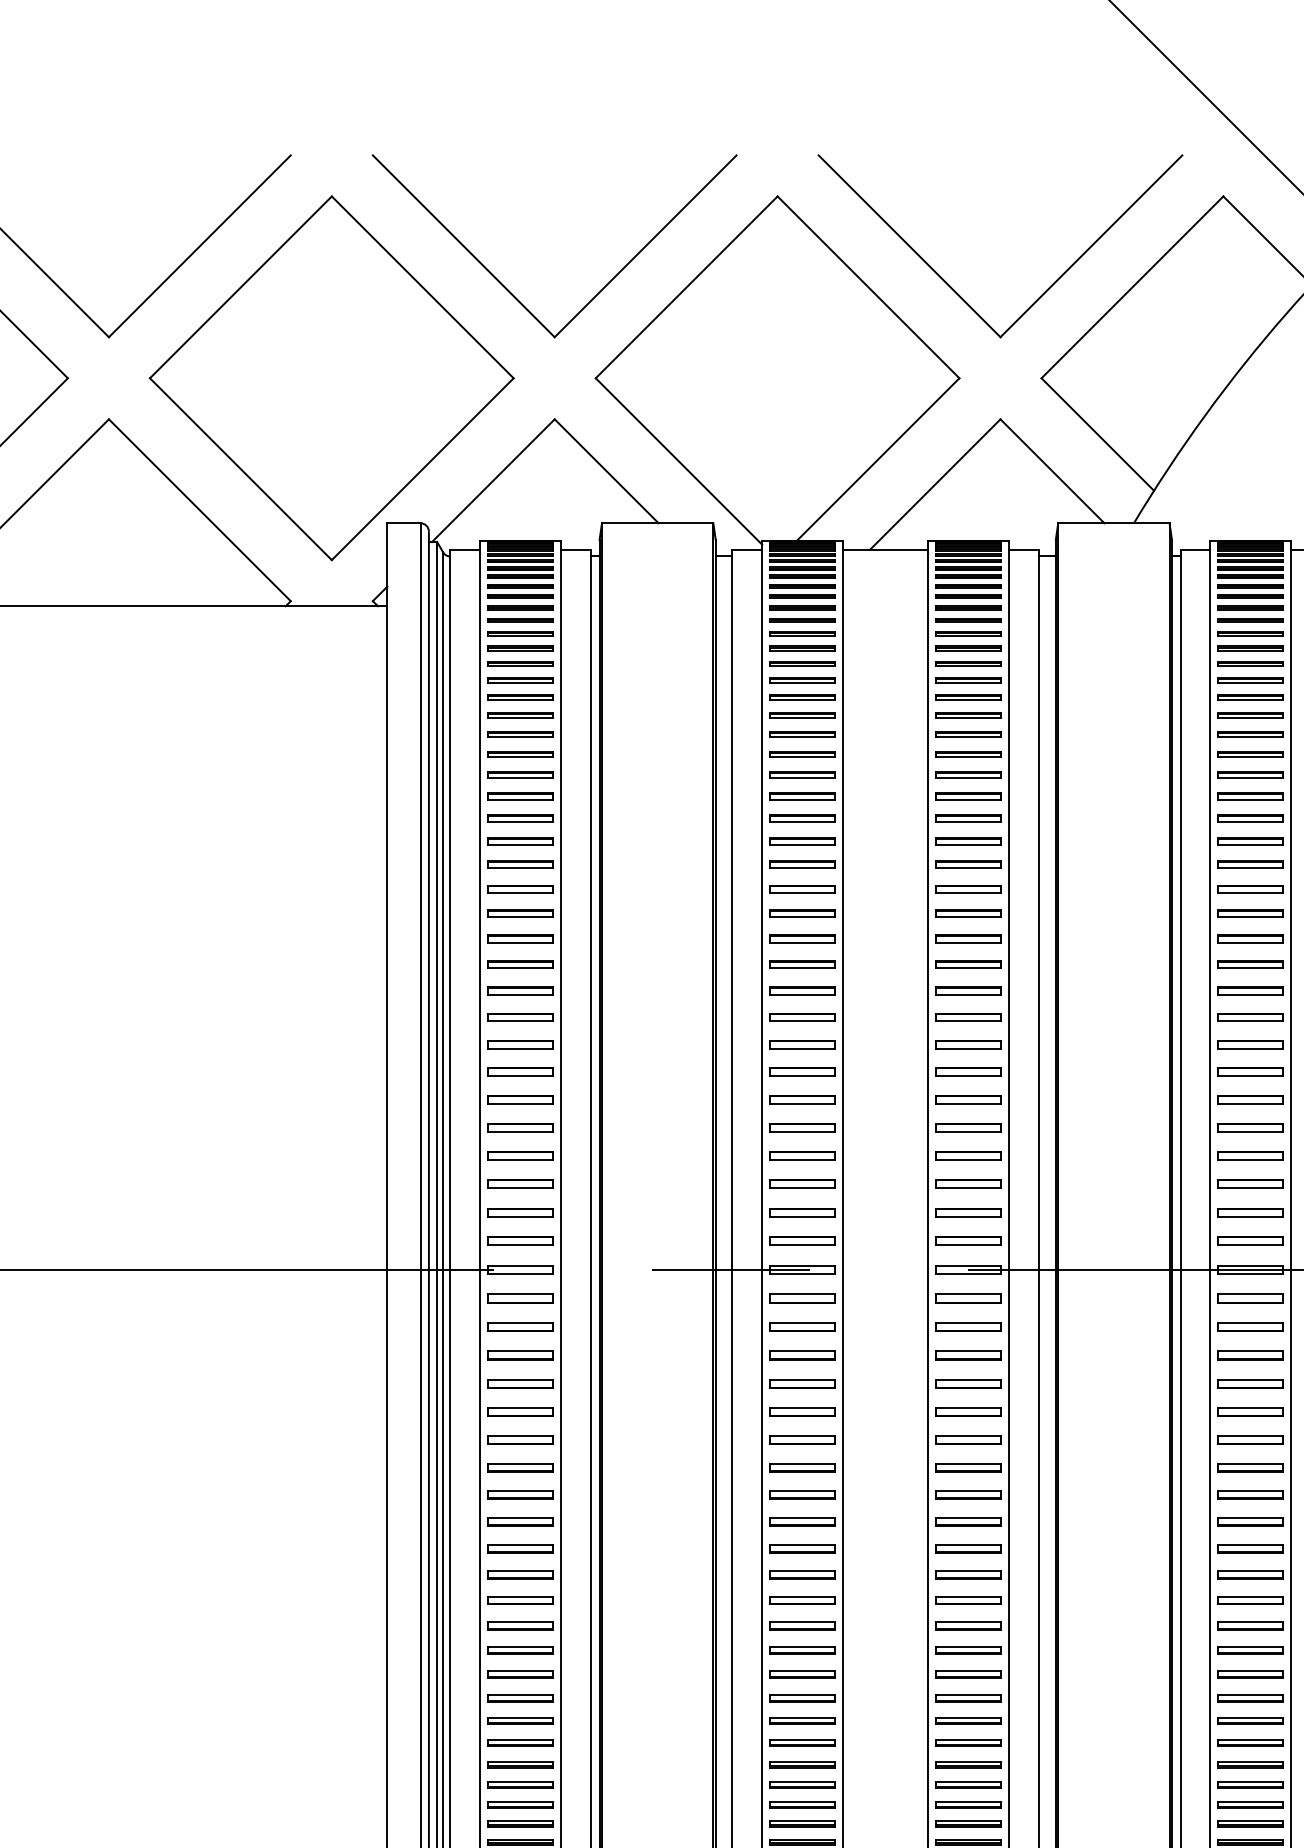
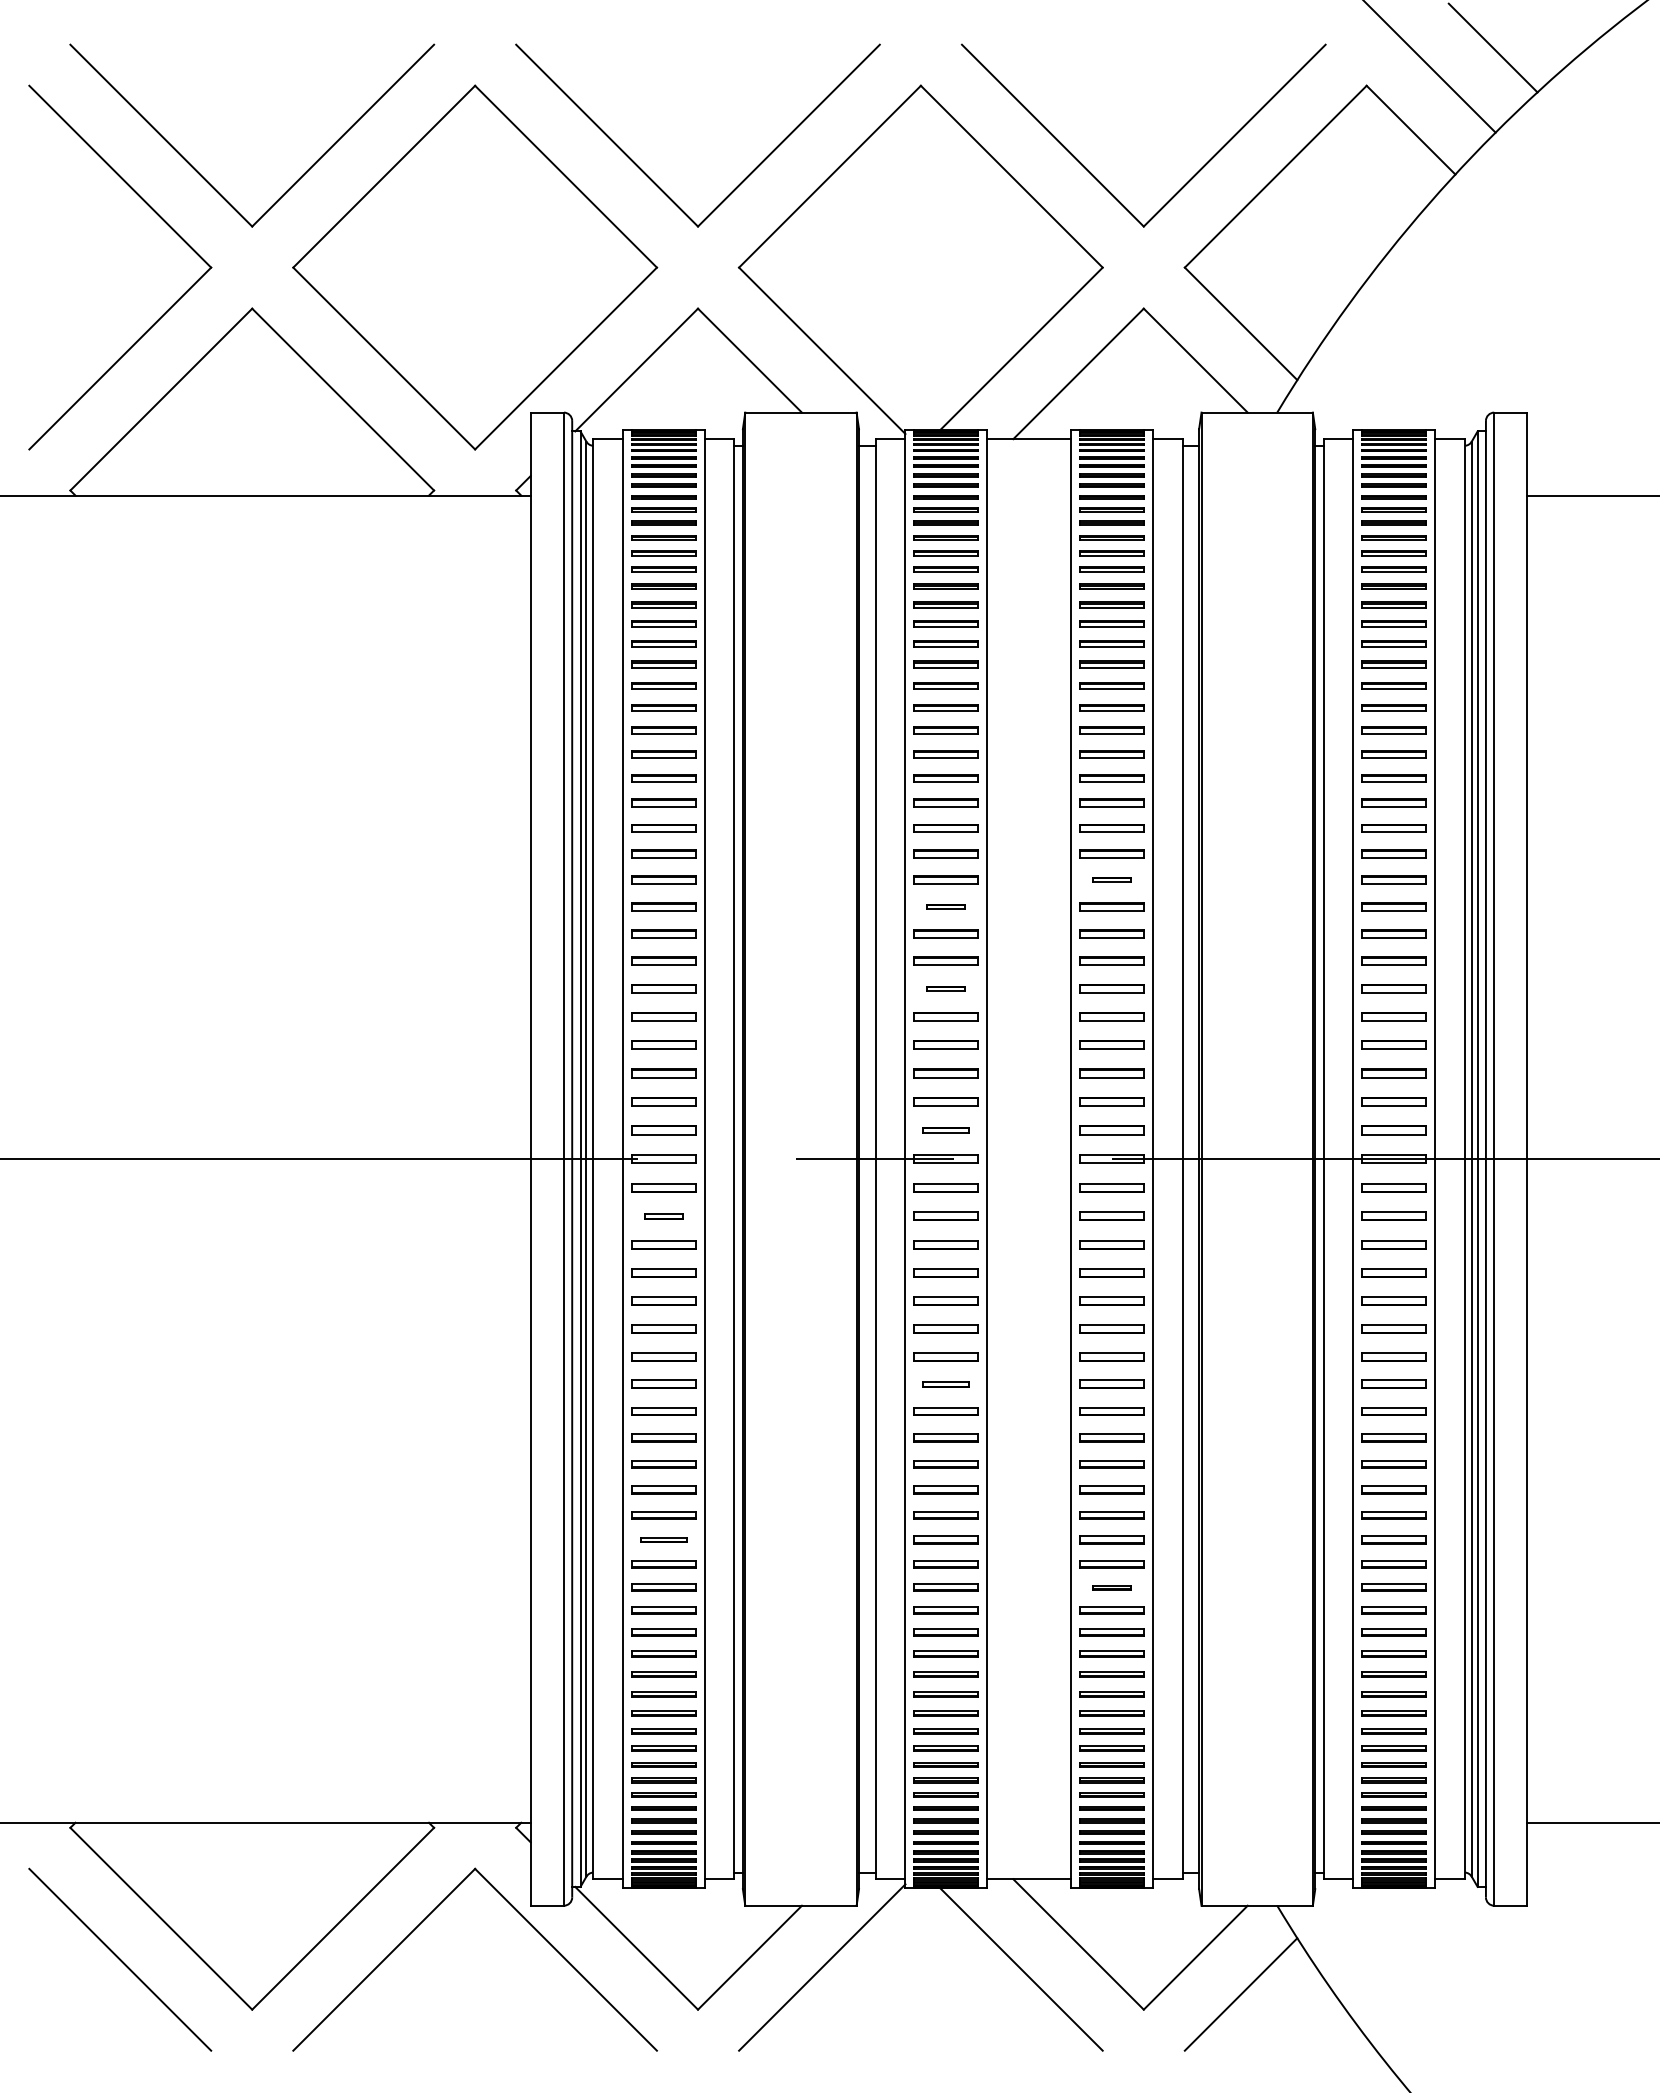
part: (968, 990) -> (1111, 879), size x0.6
part: (802, 1017) -> (945, 906), size x0.6
part: (802, 1099) -> (945, 988), size x0.6
part: (802, 1241) -> (945, 1130), size x0.7
part: (520, 1326) -> (663, 1215), size x0.6
part: (802, 1494) -> (945, 1383), size x0.7
part: (520, 1650) -> (663, 1539), size x0.7
part: (968, 1698) -> (1111, 1587), size x0.6

